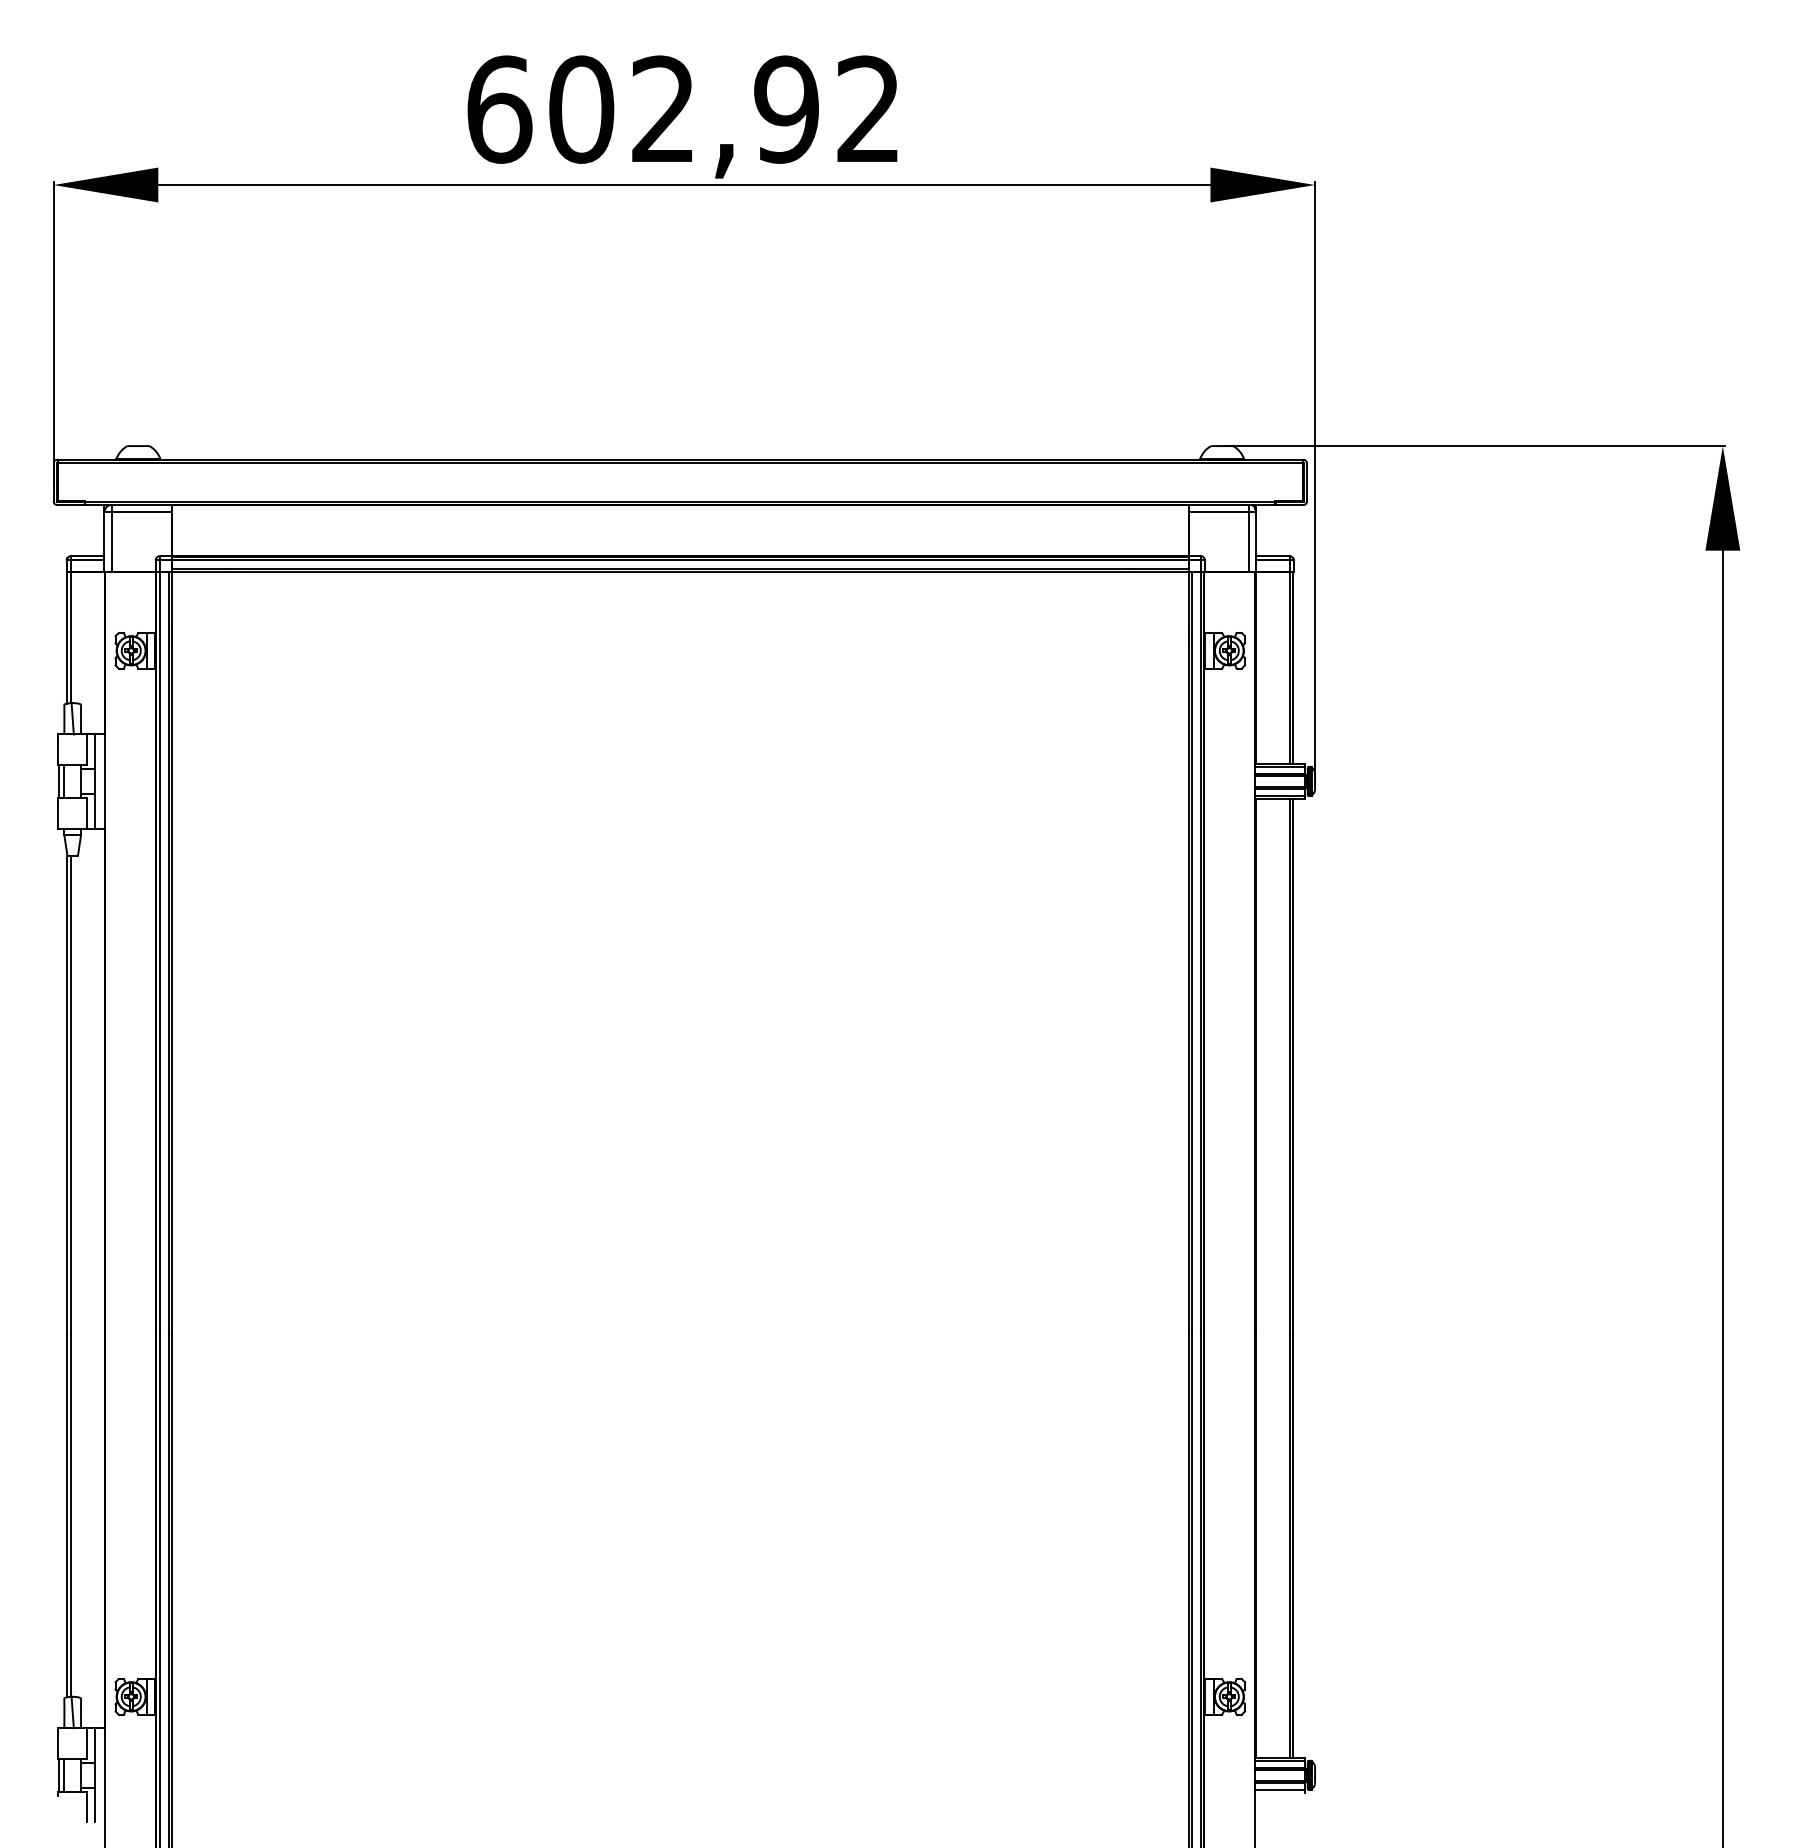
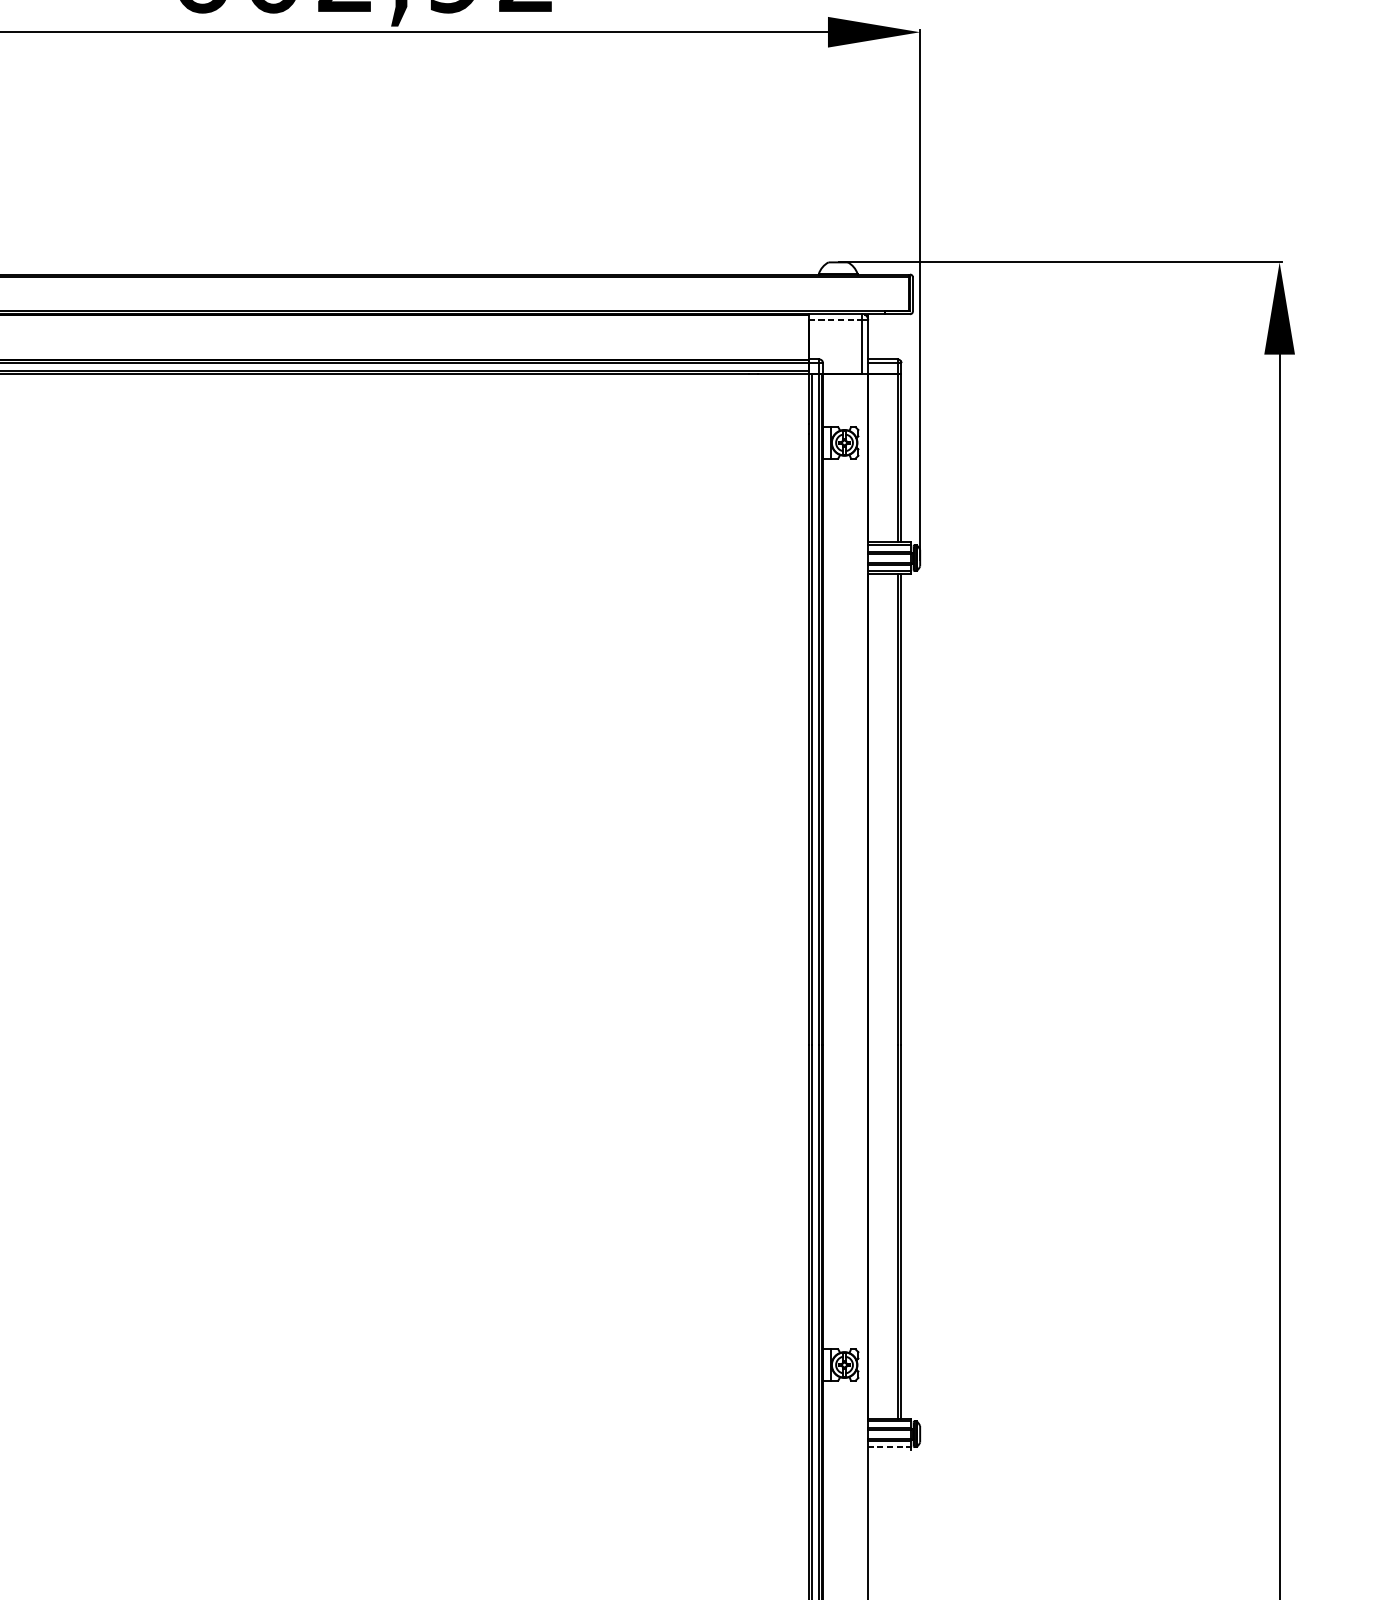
line: (1219, 511) -> (835, 320), solid -> dashed
line: (1280, 1789) -> (889, 1446), solid -> dashed

